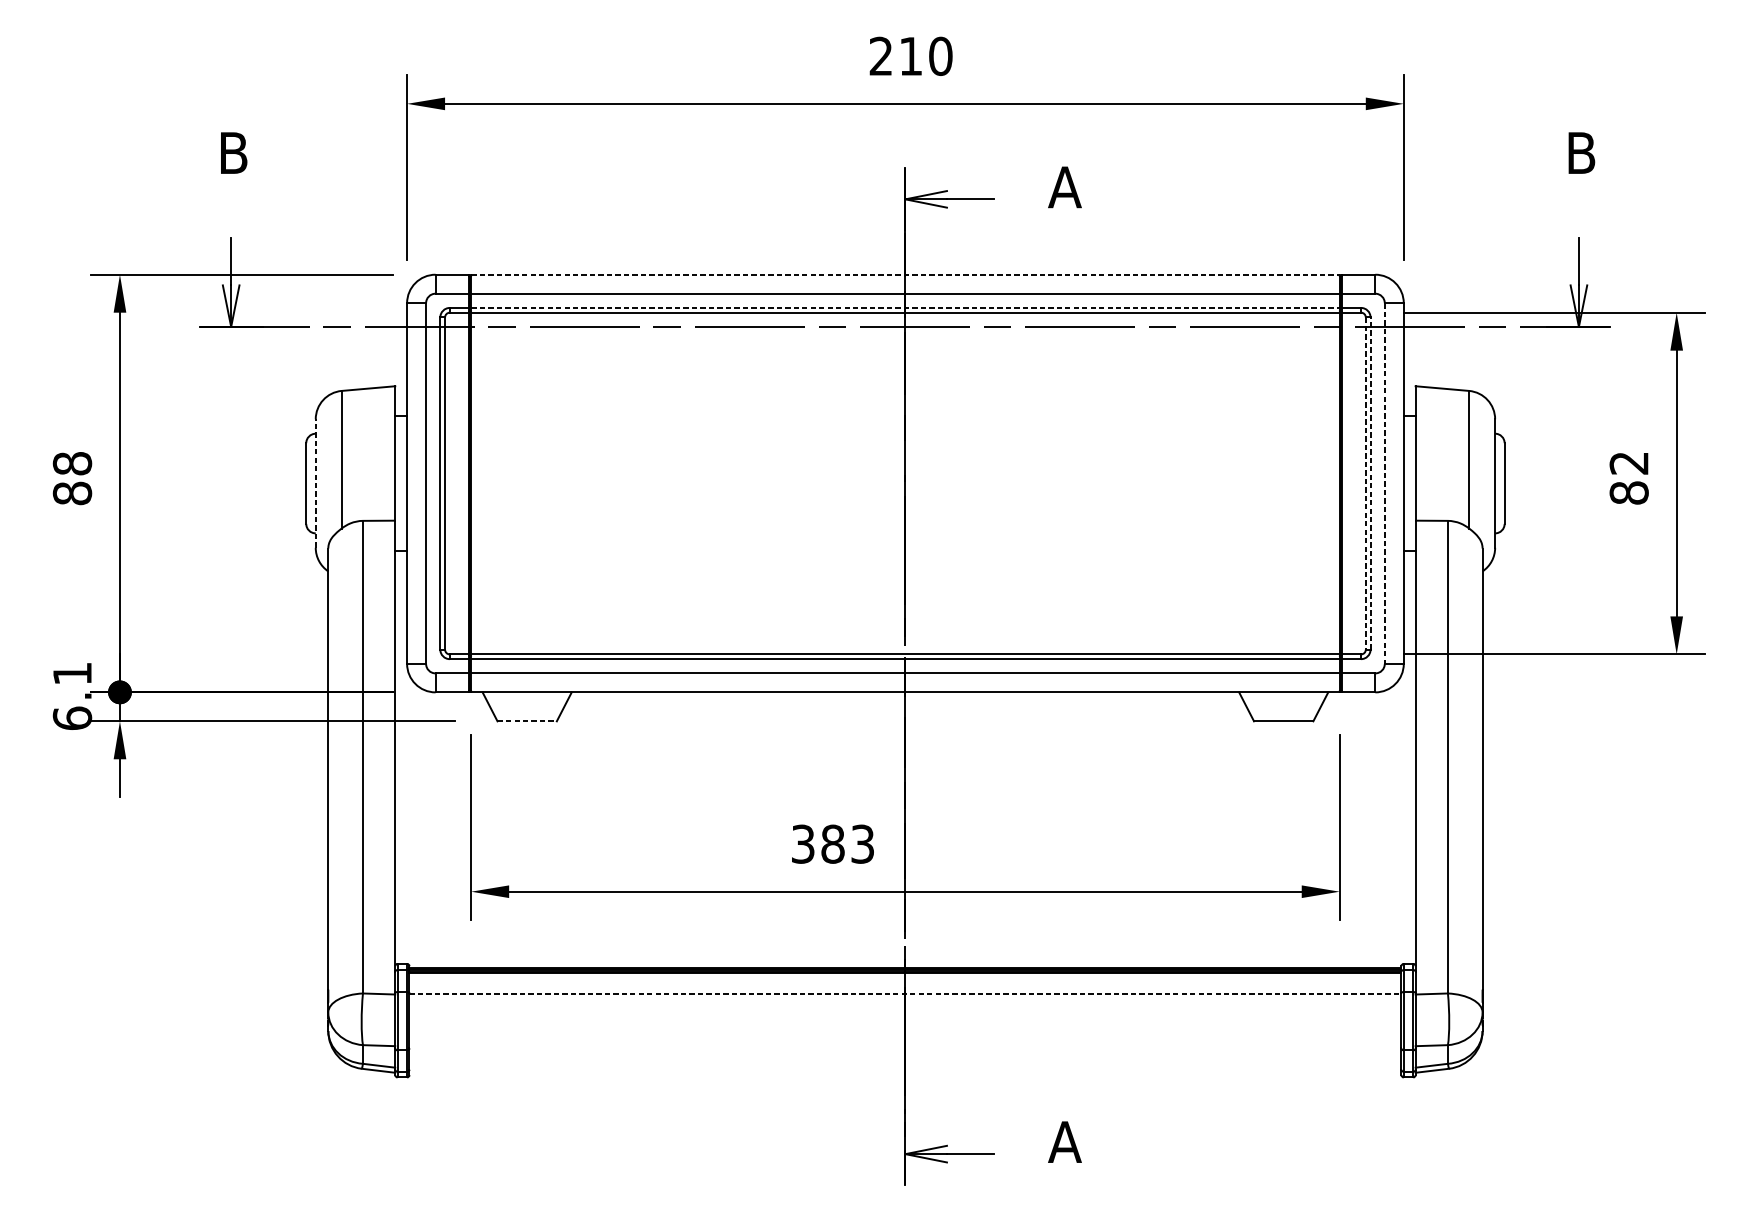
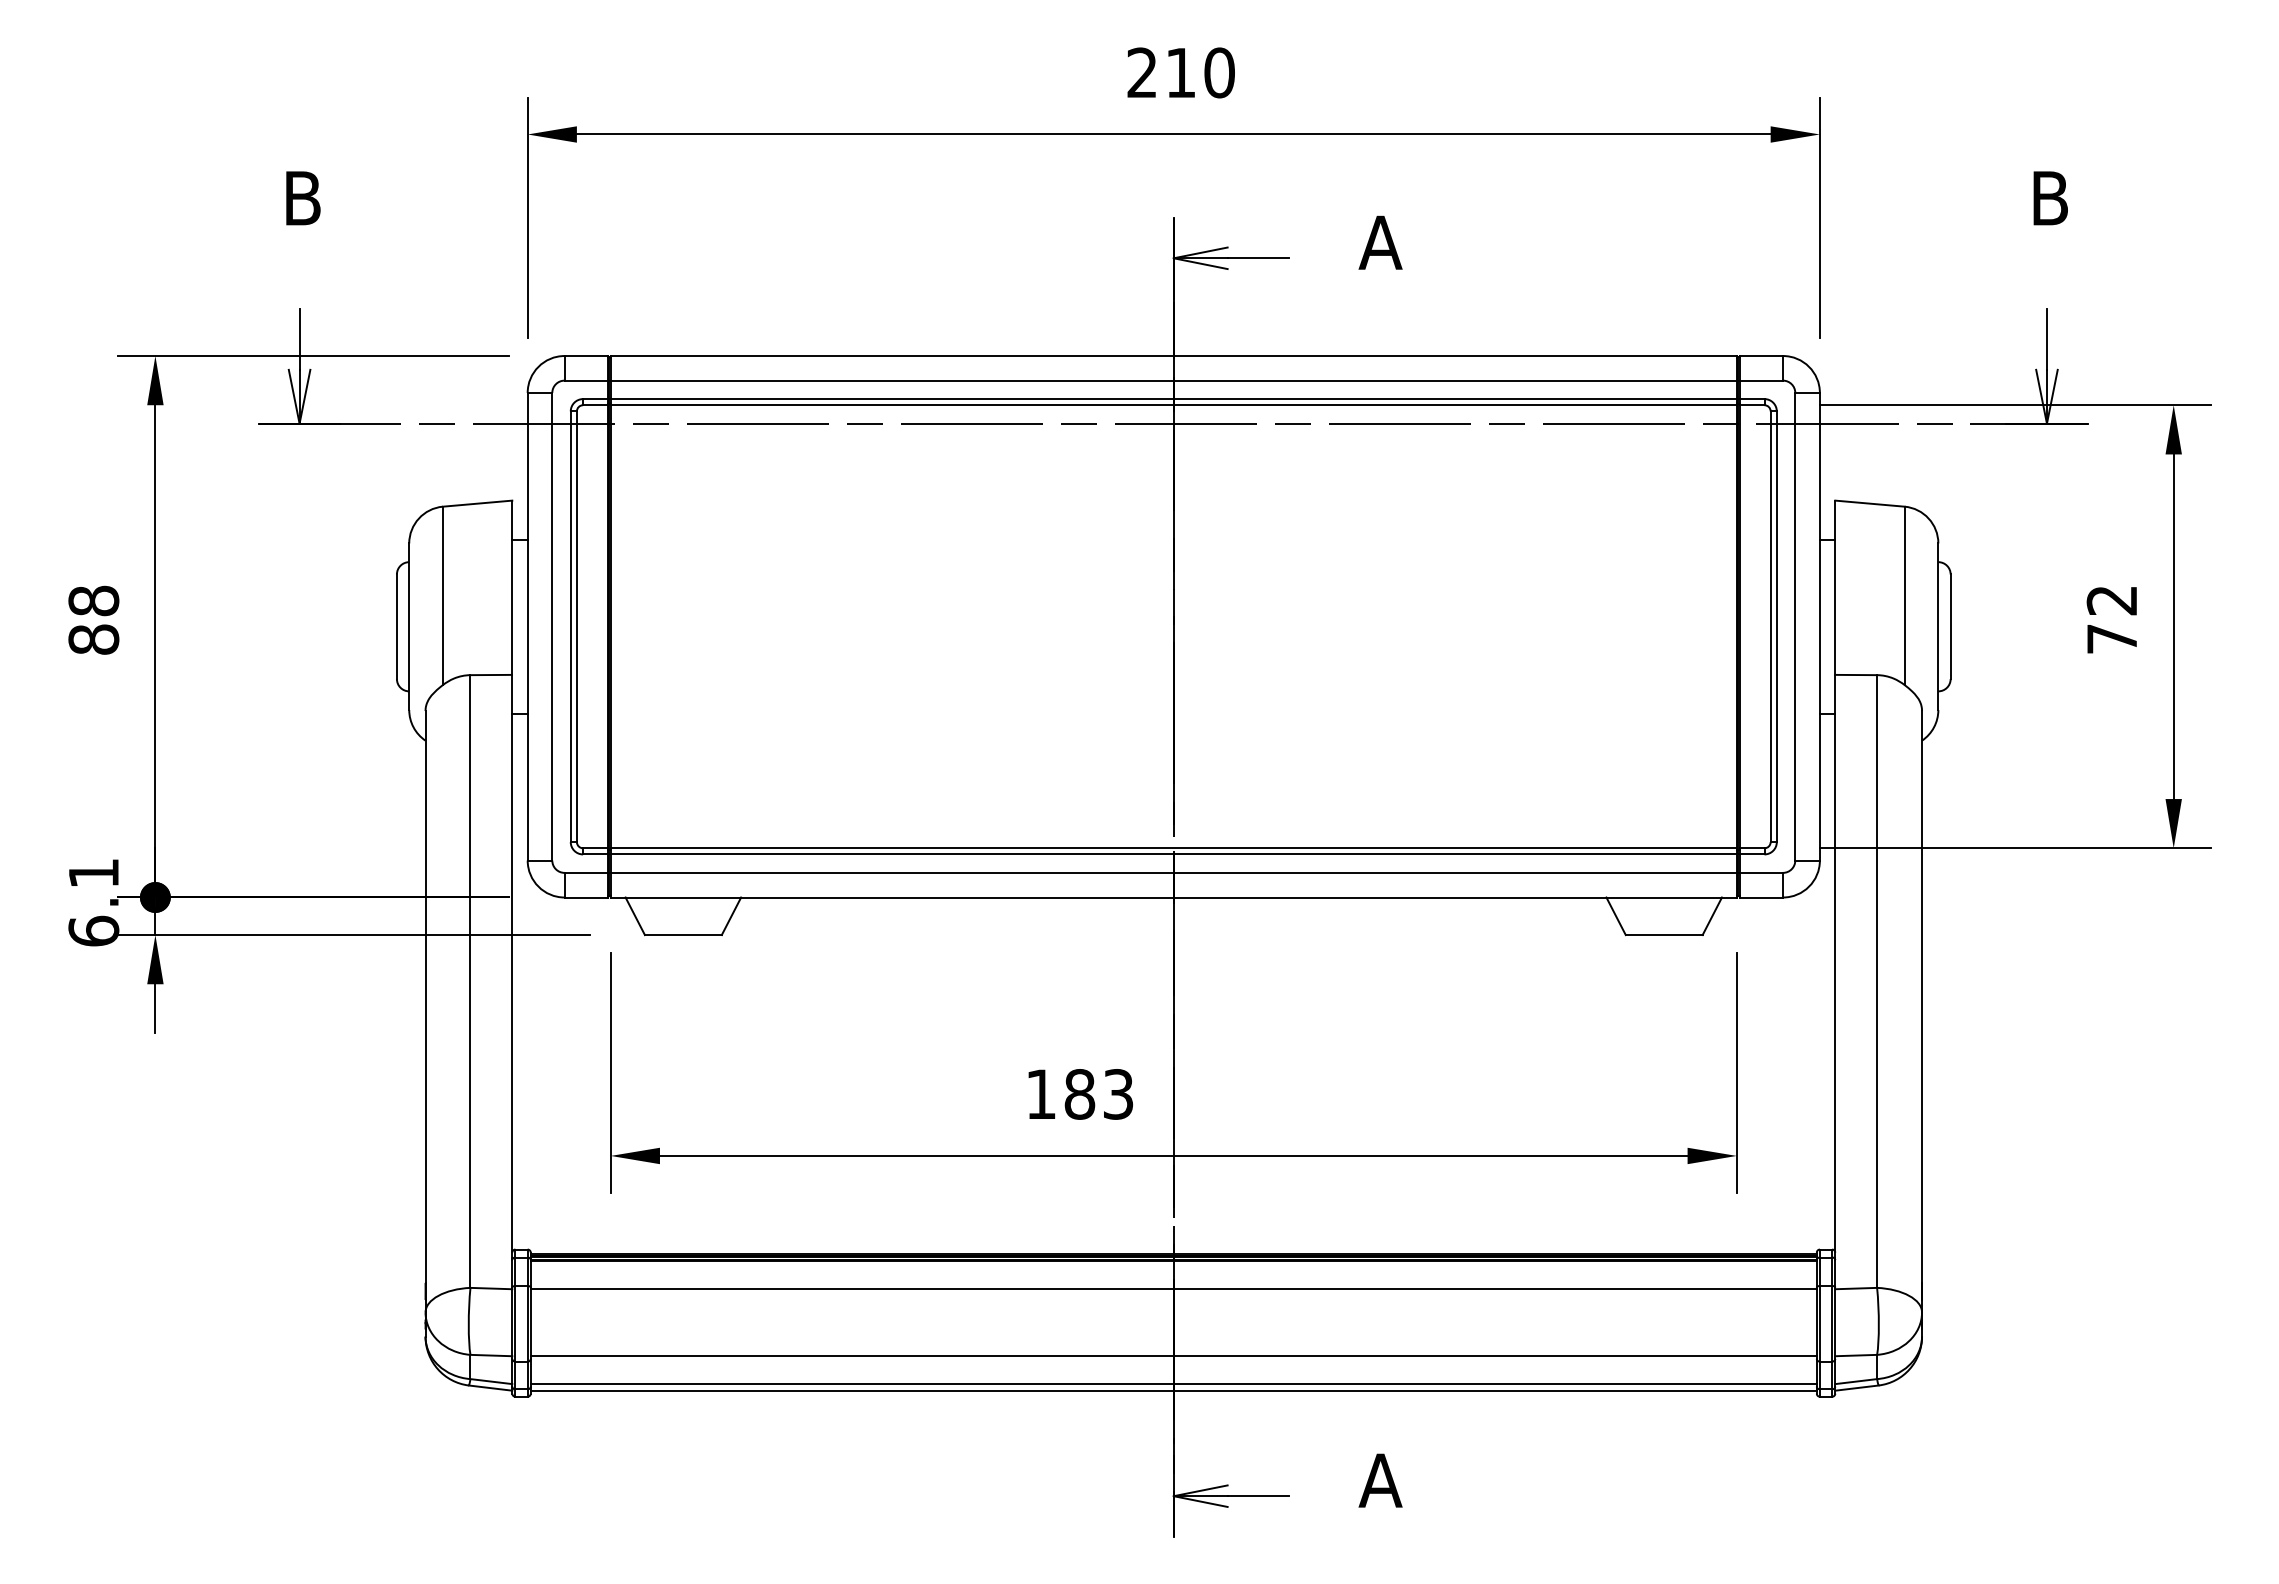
line: (905, 275) -> (1174, 356), dashed -> solid
line: (905, 308) -> (1174, 399), dashed -> solid
line: (315, 483) -> (409, 626), dashed -> solid
line: (1370, 483) -> (1776, 626), dashed -> solid
line: (1384, 483) -> (1795, 626), dashed -> solid
line: (1365, 484) -> (1770, 627), dashed -> solid
text: (1628, 492) -> (2111, 638), 82 -> 72
line: (527, 721) -> (683, 935), dashed -> solid
text: (802, 844) -> (1040, 1094), 383 -> 183
line: (905, 994) -> (1174, 1289), dashed -> solid
line: (905, 1046) -> (1173, 1356), added
line: (905, 1067) -> (1173, 1384), added
line: (905, 1072) -> (1173, 1390), added

